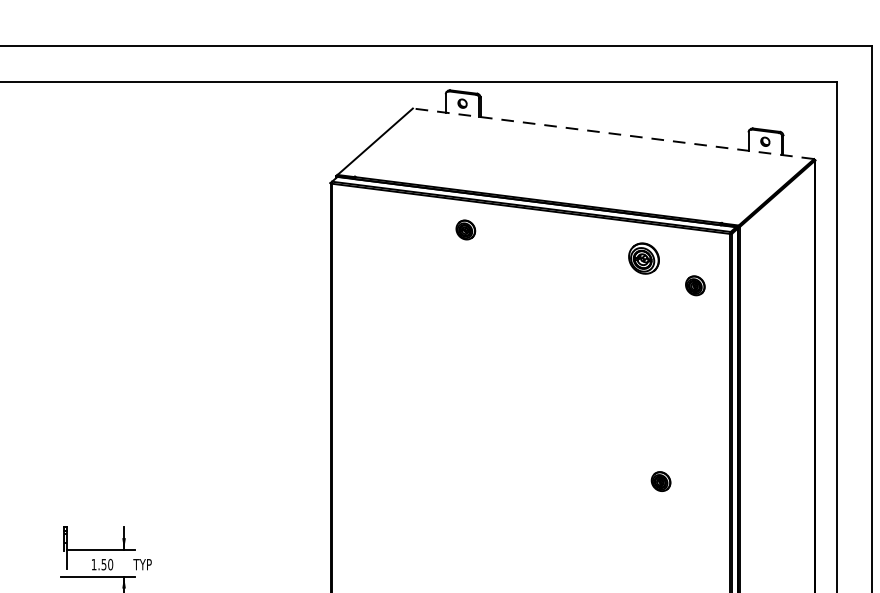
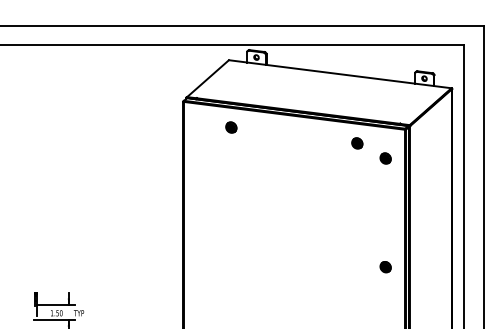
line: (612, 134) -> (339, 74), dashed -> solid
part: (466, 229) -> (231, 127), moved
part: (644, 258) -> (357, 143), size x0.62
part: (660, 482) -> (385, 267), moved

